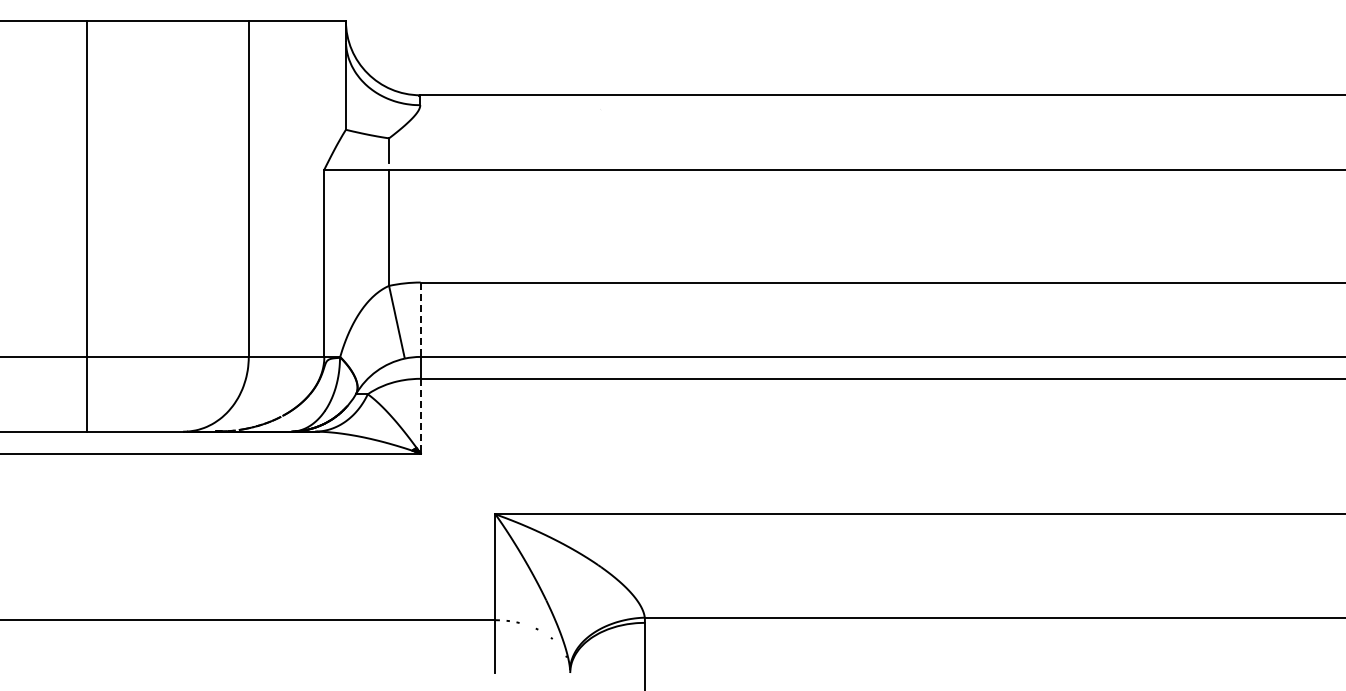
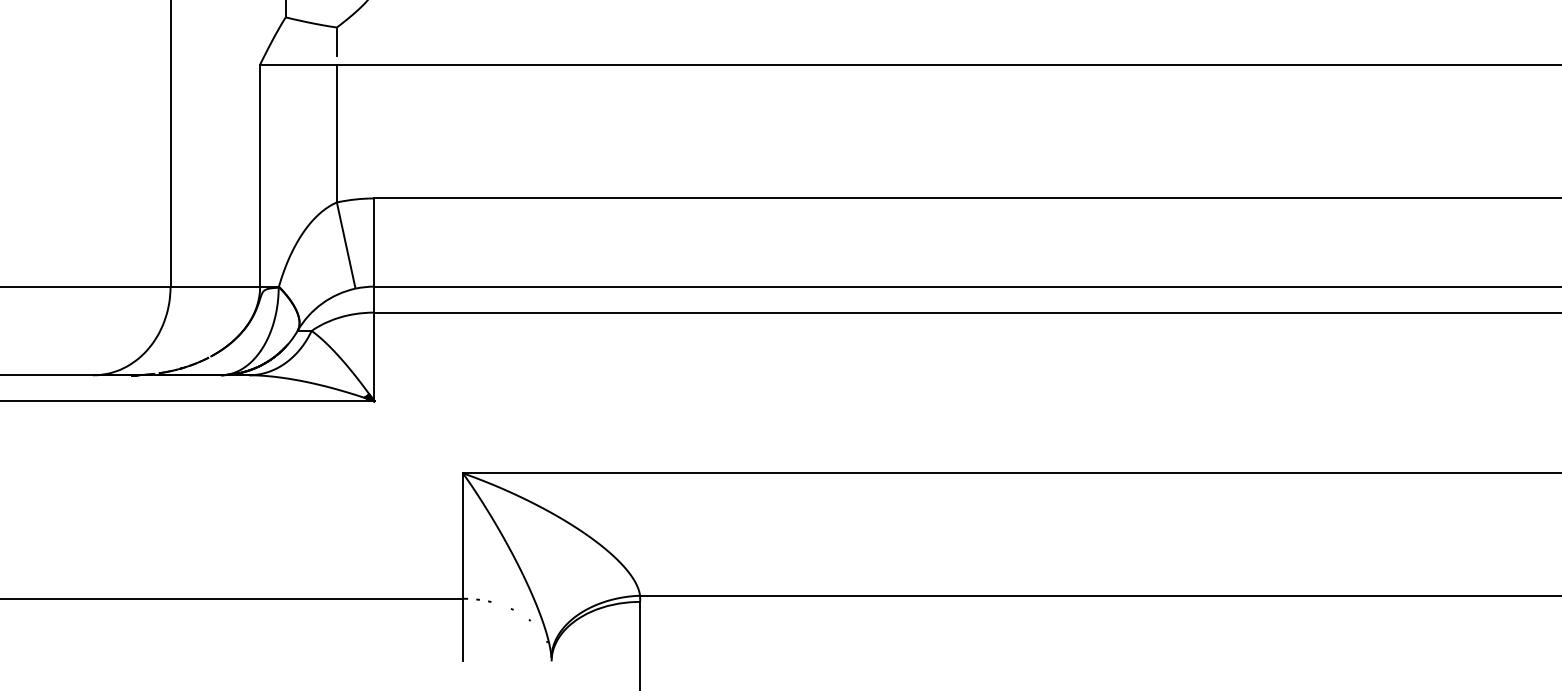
line: (420, 320) -> (374, 243), dashed -> solid
line: (420, 416) -> (374, 357), dashed -> solid

